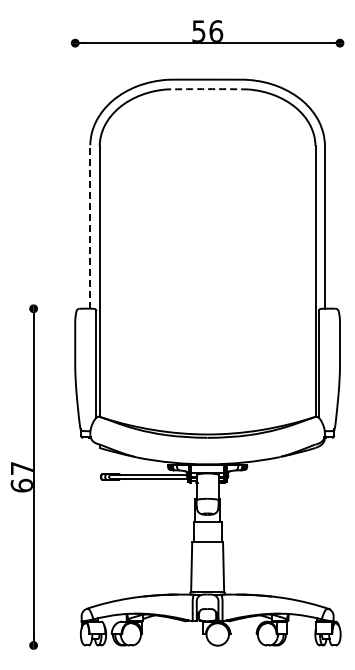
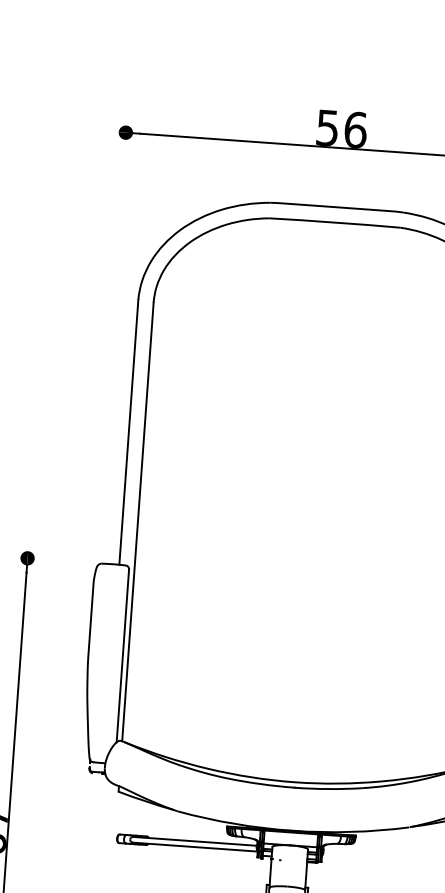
arc: (207, 89) -> (334, 223), dashed -> solid
line: (90, 226) -> (129, 431), dashed -> solid

